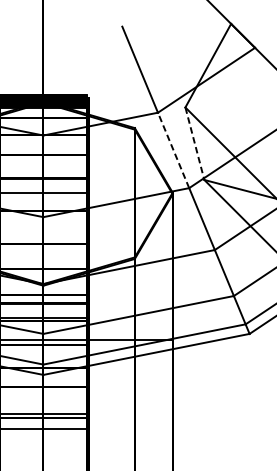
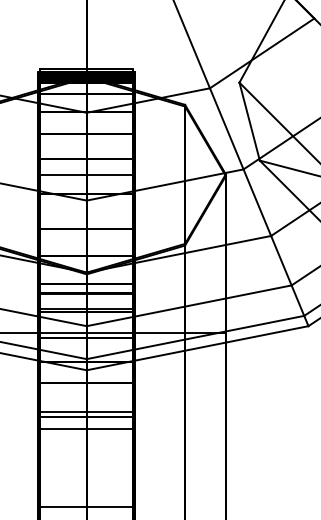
line: (194, 144) -> (249, 122), dashed -> solid
line: (173, 150) -> (226, 128), dashed -> solid

